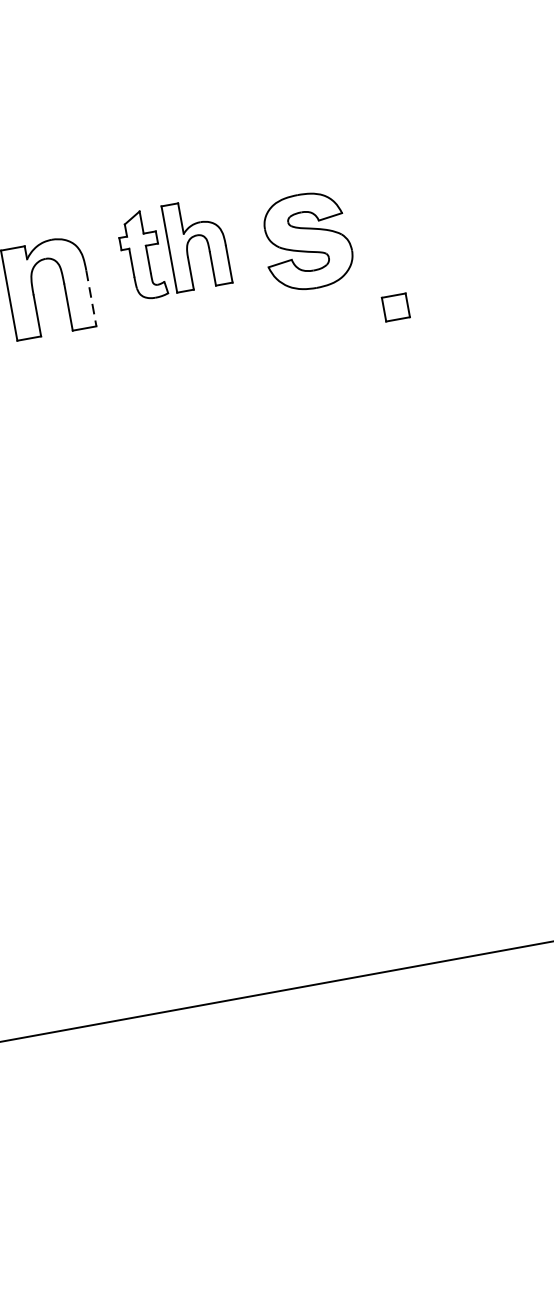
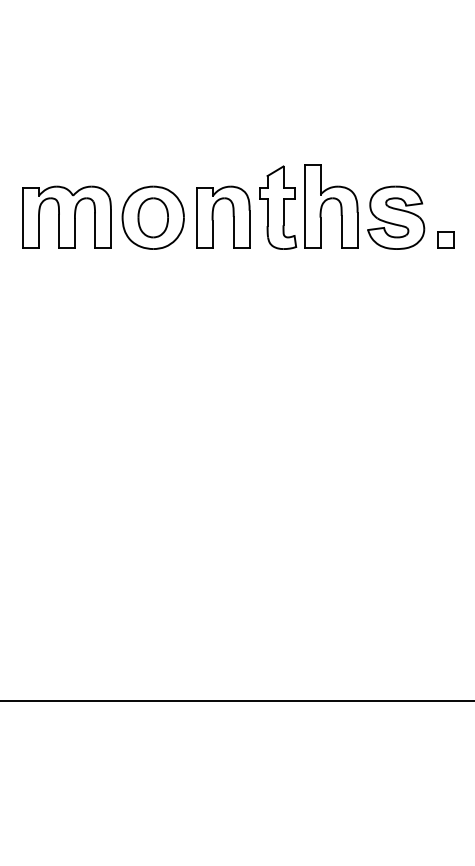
part: (173, 248) -> (308, 206), size x1.43
line: (91, 298) -> (249, 229), dashed -> solid
part: (395, 306) -> (445, 239), moved

